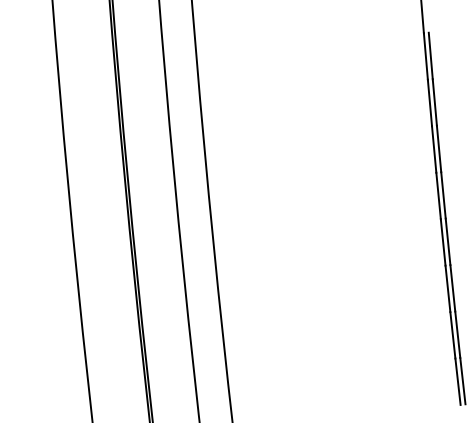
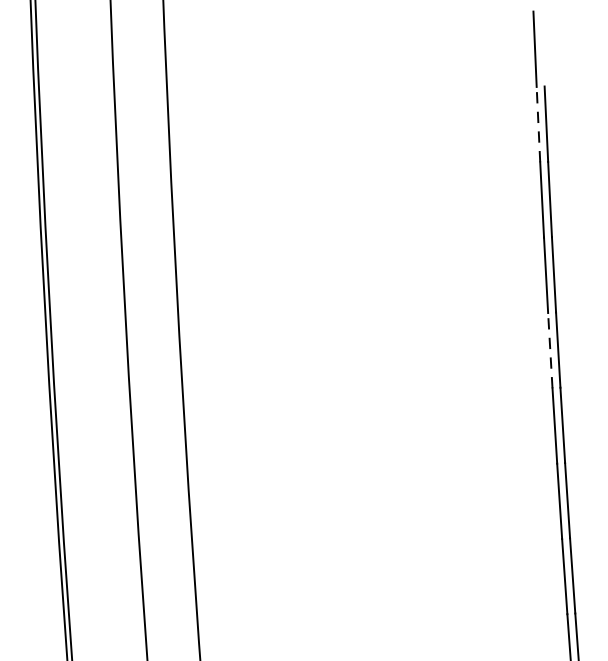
line: (425, 56) -> (537, 124), solid -> dashed
line: (438, 195) -> (550, 349), solid -> dashed

